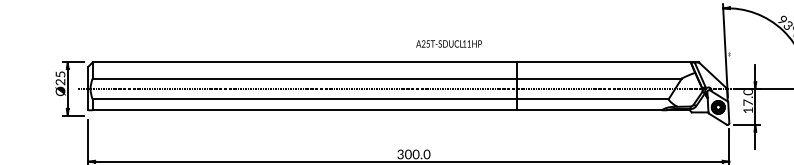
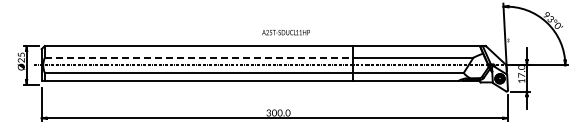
text: (448, 43) -> (285, 32), moved
line: (305, 78) -> (199, 57), solid -> dashed

